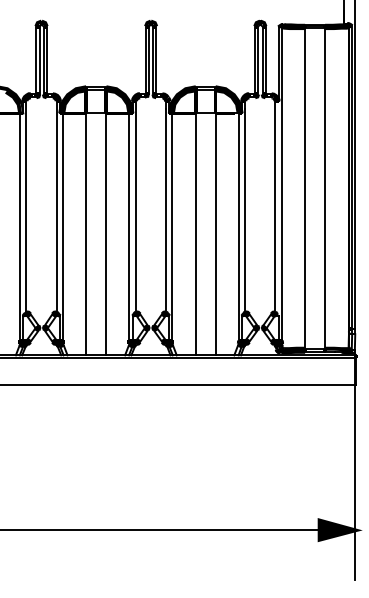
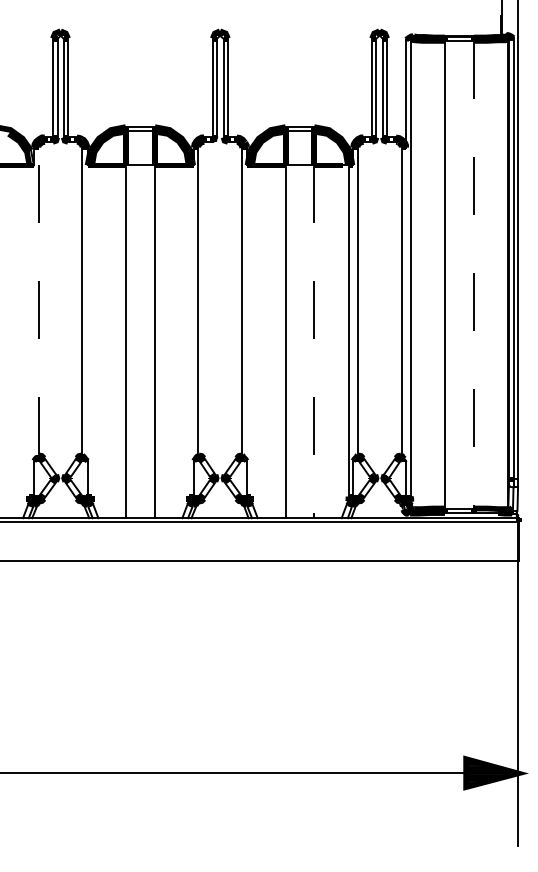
line: (325, 188) -> (474, 274), solid -> dashed
line: (26, 206) -> (38, 301), solid -> dashed
line: (20, 226) -> (29, 330), removed
line: (63, 226) -> (92, 330), removed
line: (129, 226) -> (188, 330), removed
line: (172, 226) -> (251, 330), removed
line: (215, 234) -> (314, 341), solid -> dashed

